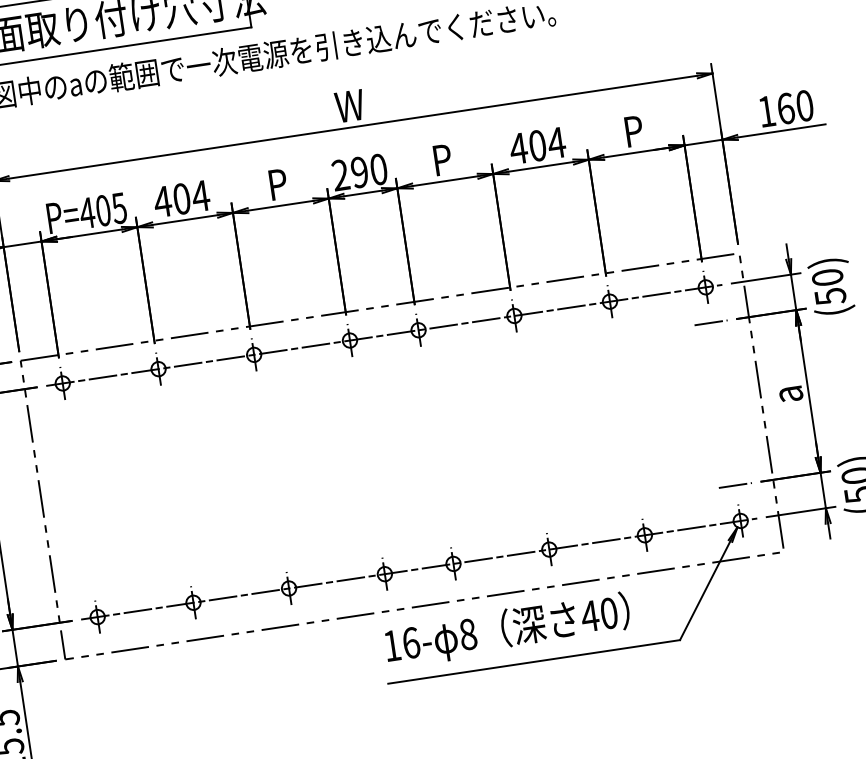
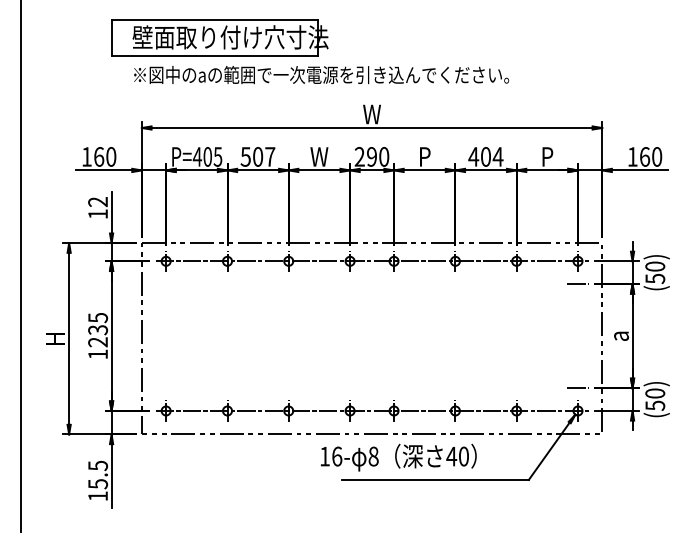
text: (277, 183) -> (319, 156), P -> W
text: (180, 198) -> (257, 156), 404 -> 507
text: (507, 630) -> (398, 457), moved

